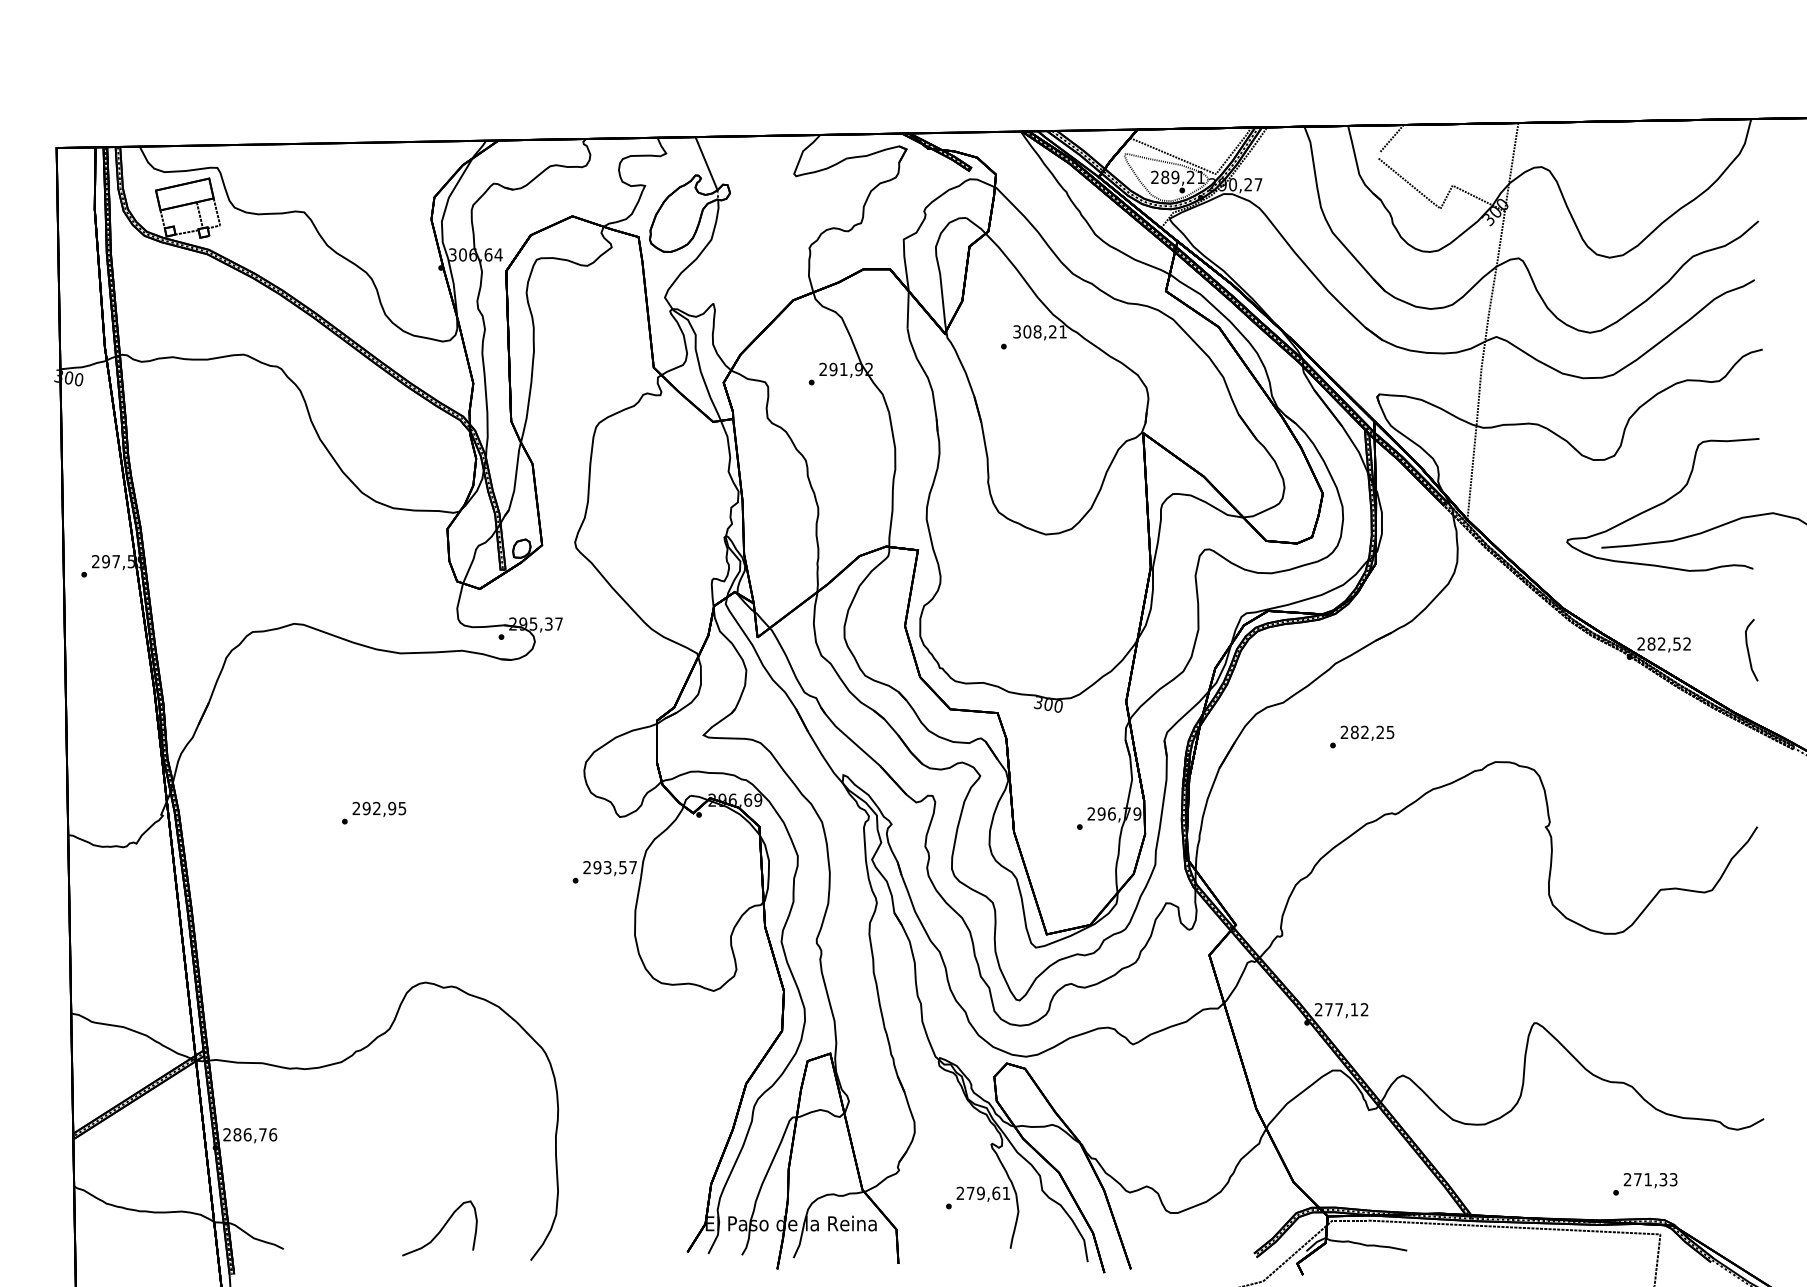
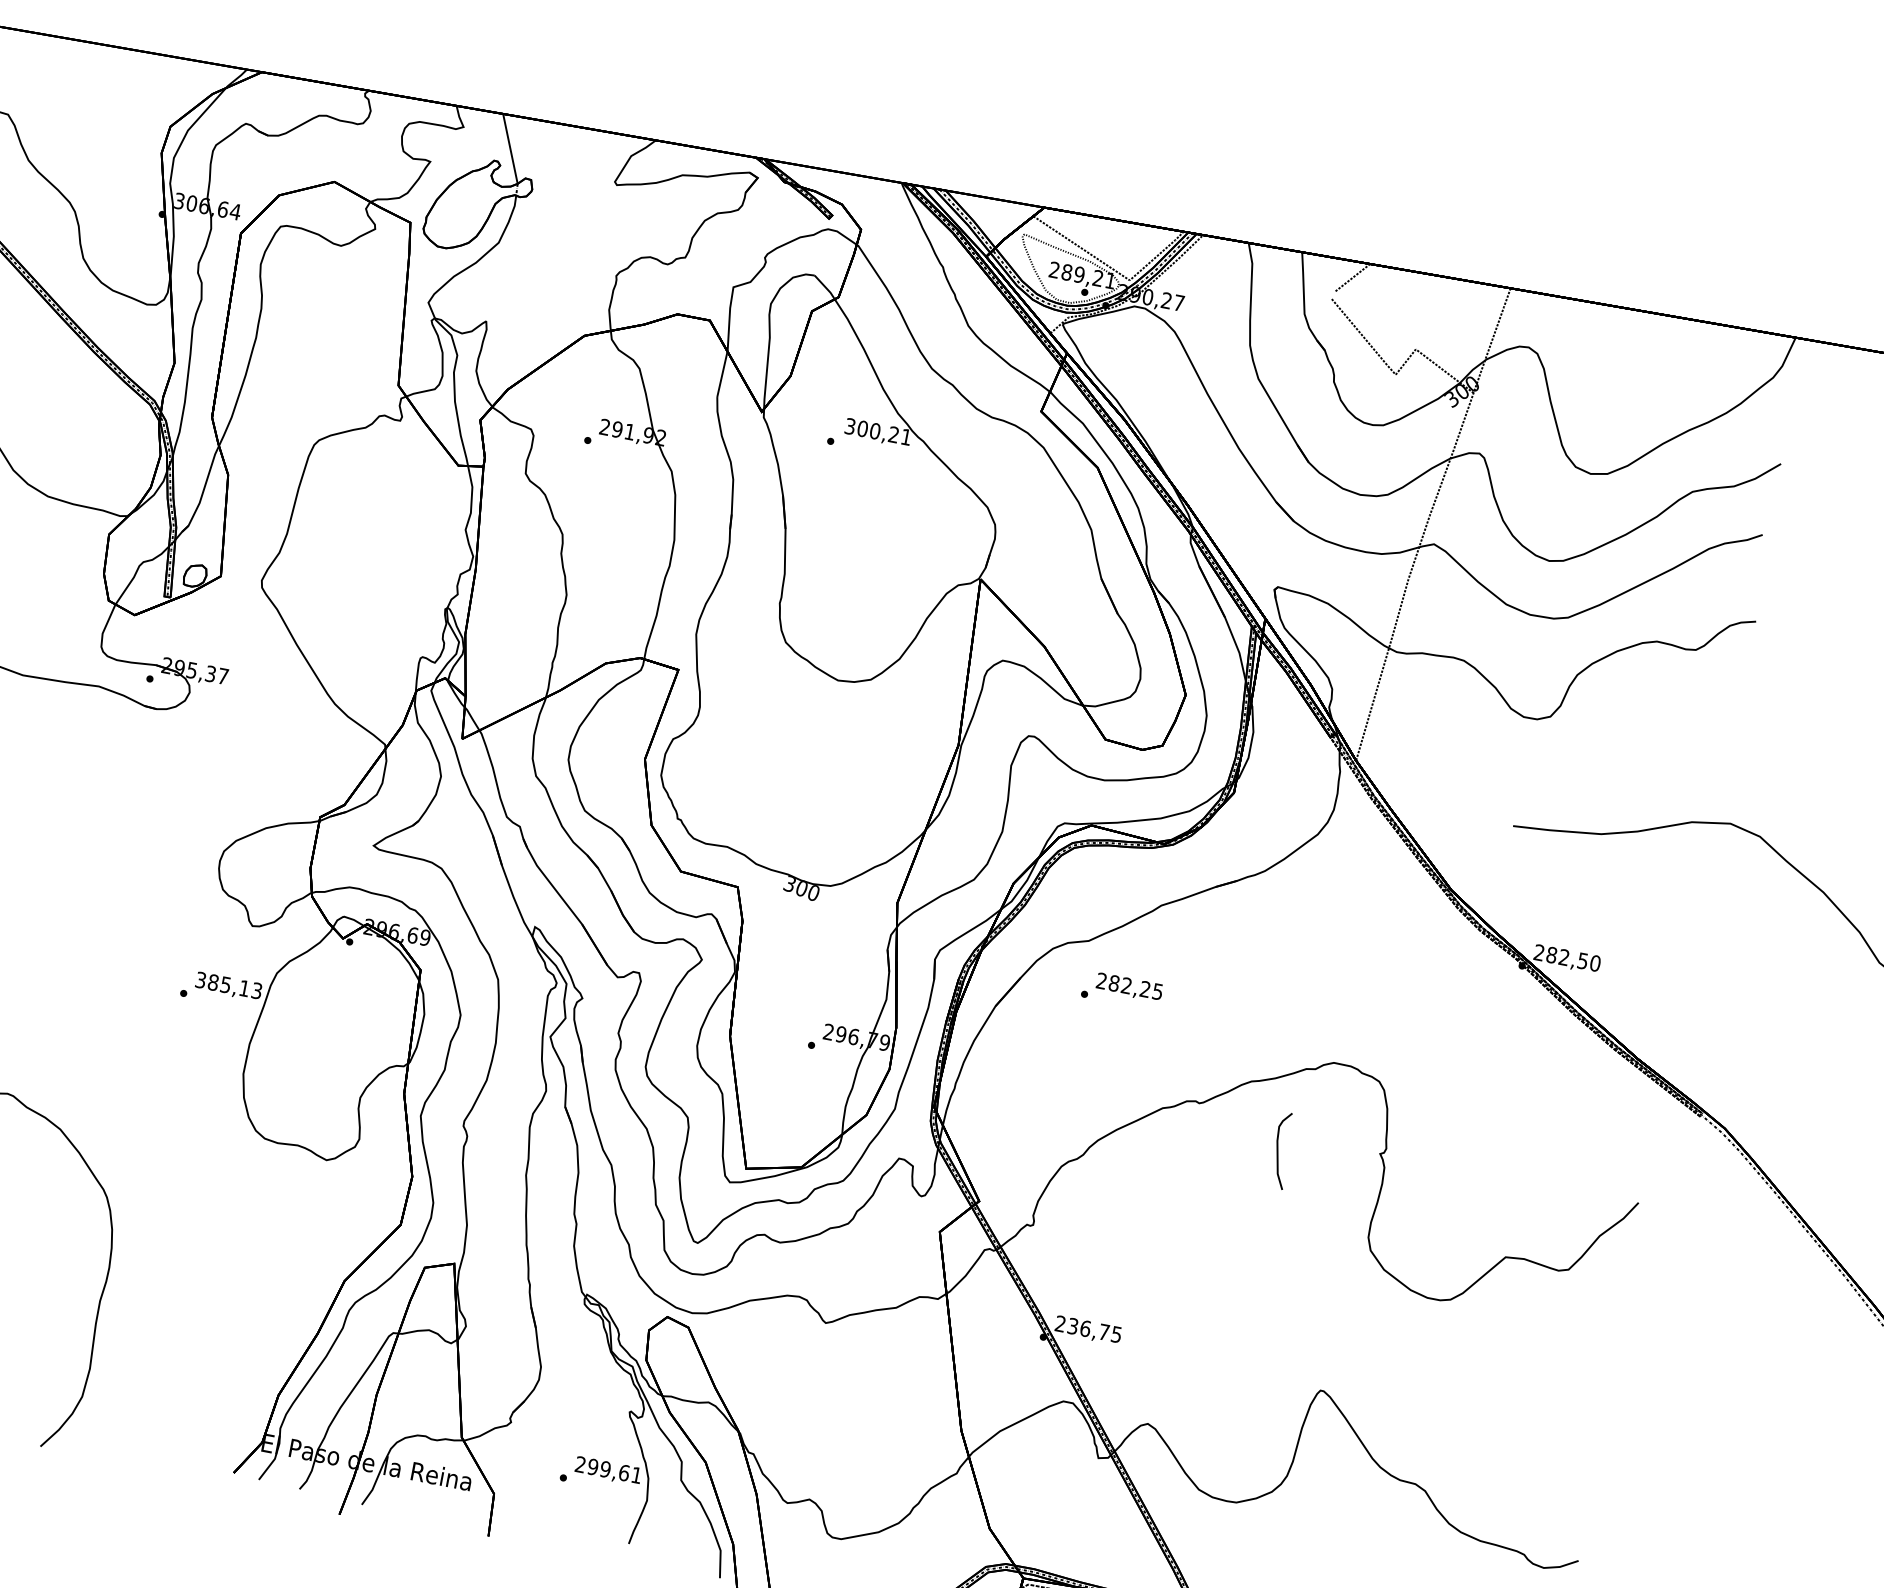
text: (1037, 331) -> (875, 430), 308,21 -> 300,21
curve: (1662, 504) -> (1597, 787), removed
text: (1687, 643) -> (1595, 962), 282,52 -> 282,50
curve: (1749, 651) -> (1279, 1151), moved
text: (1362, 736) -> (1122, 990), moved
text: (609, 867) -> (228, 985), 293,57 -> 385,13
text: (1346, 1009) -> (1094, 1330), 277,12 -> 236,75
text: (970, 1193) -> (592, 1467), 279,61 -> 299,61

